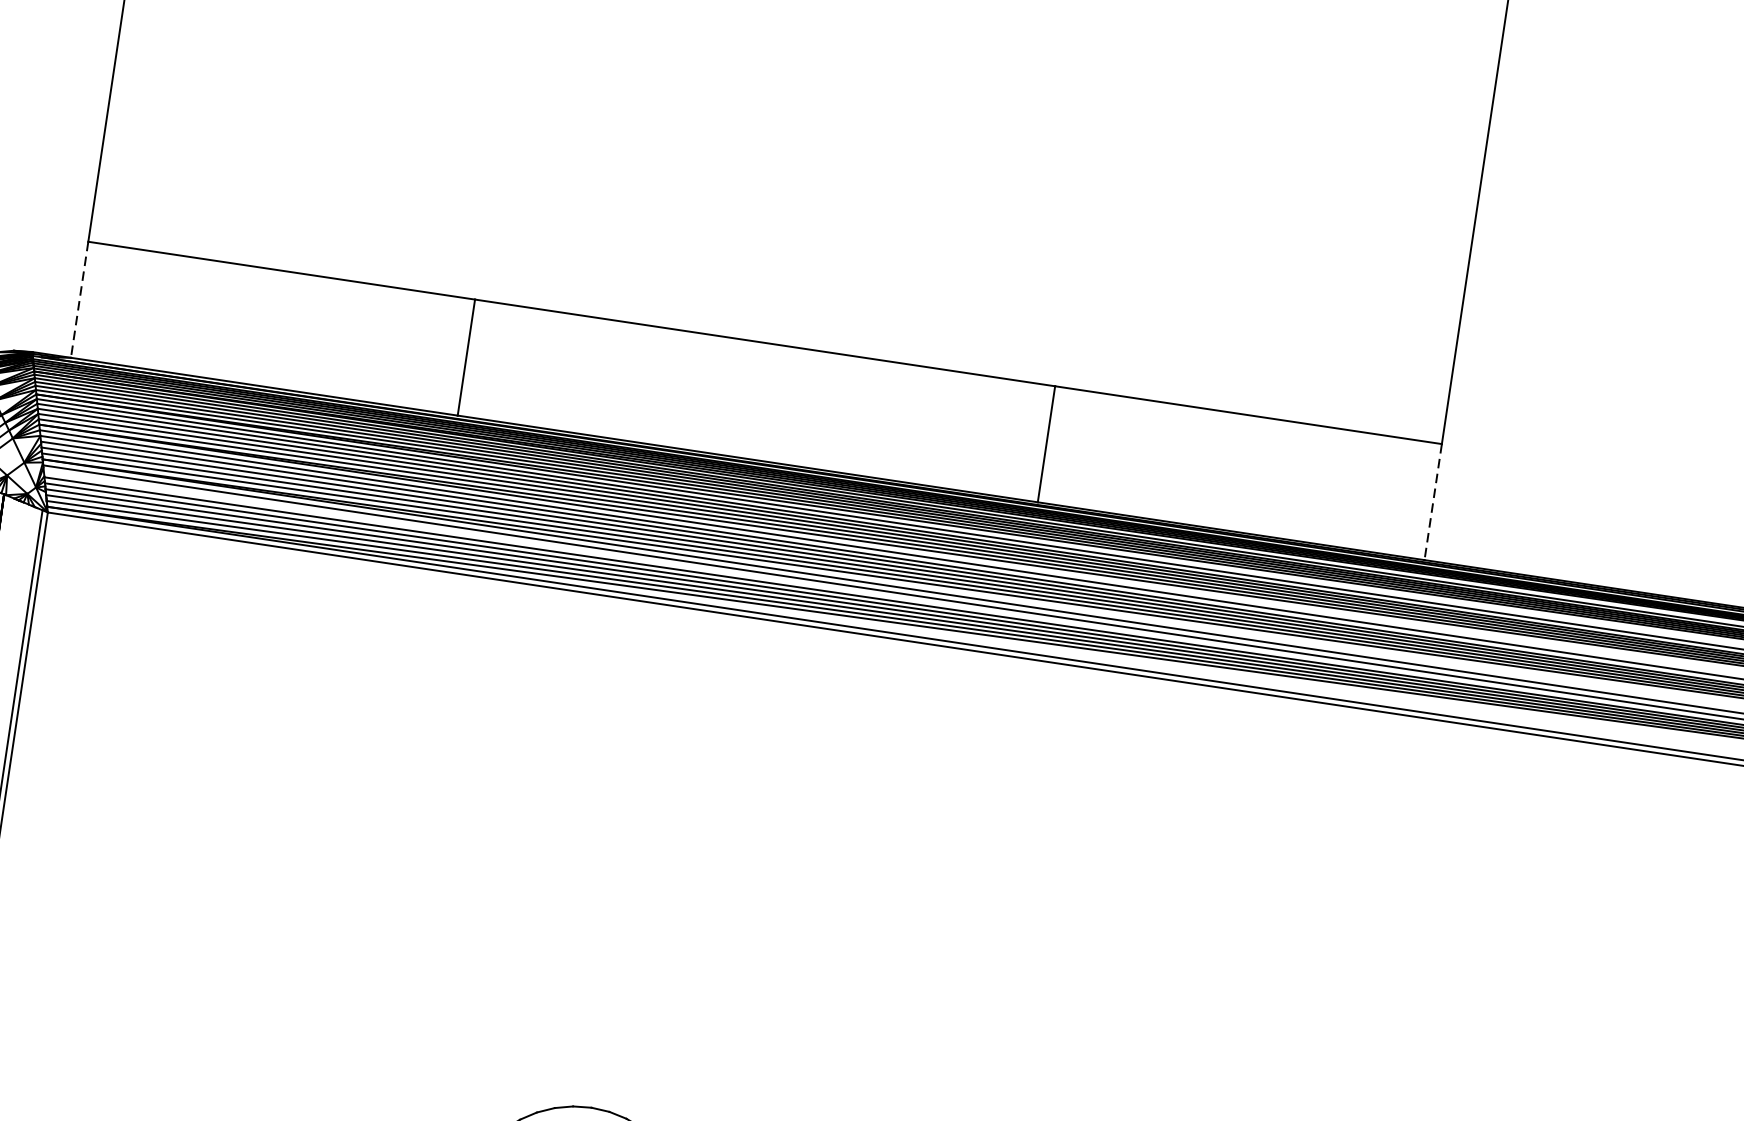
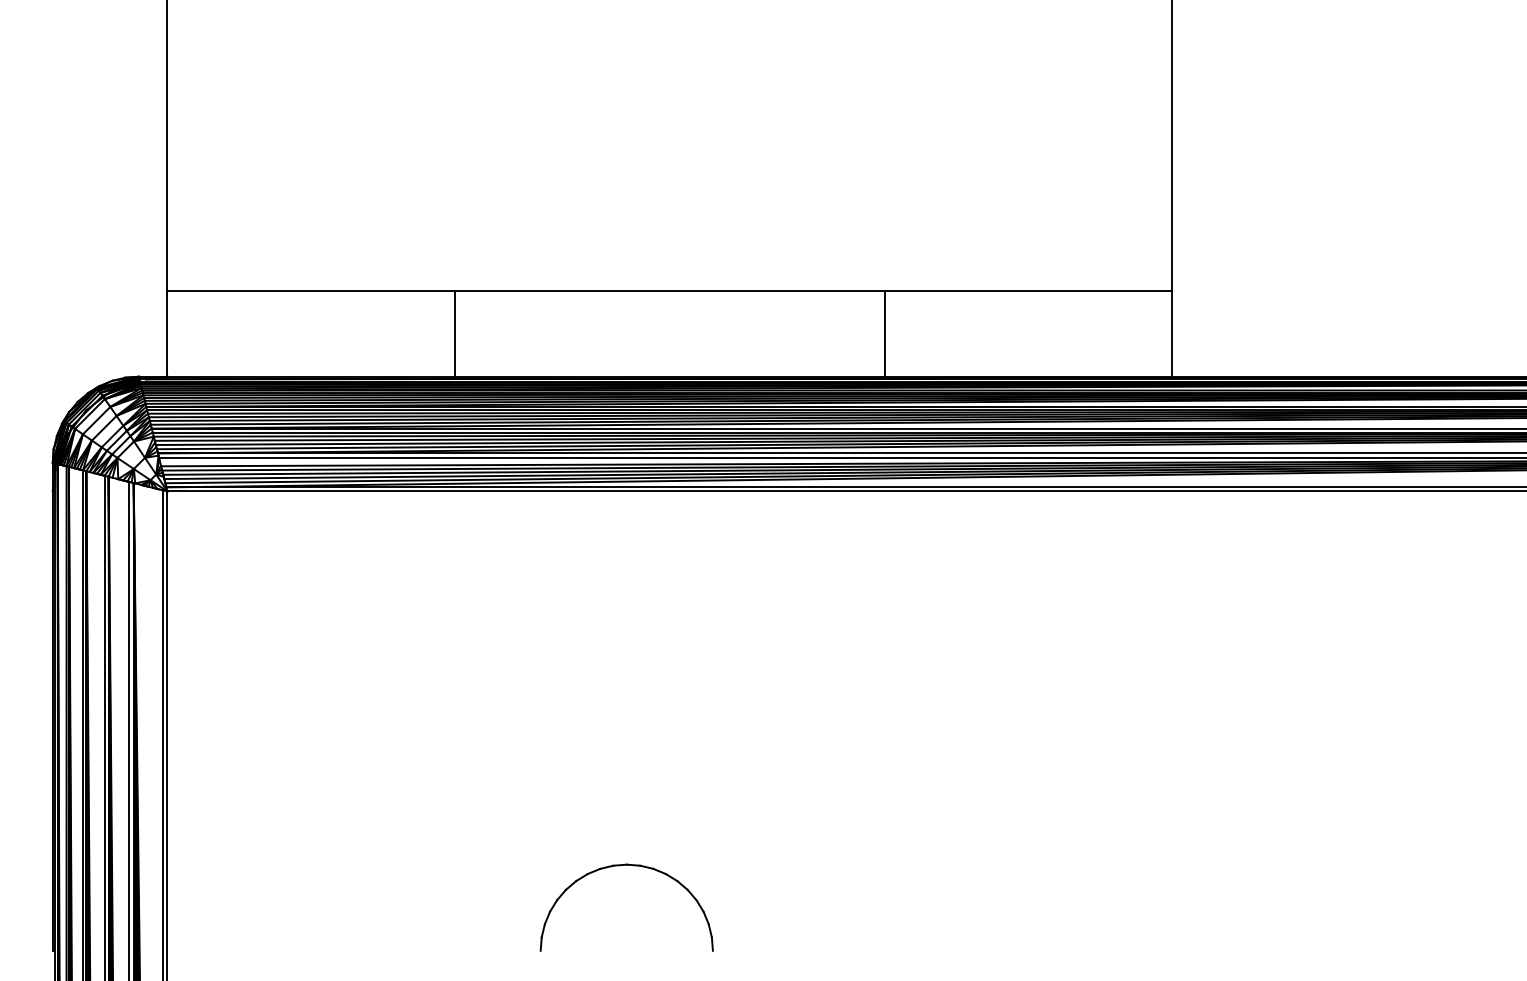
line: (79, 301) -> (167, 334), dashed -> solid
line: (1433, 503) -> (1172, 334), dashed -> solid

